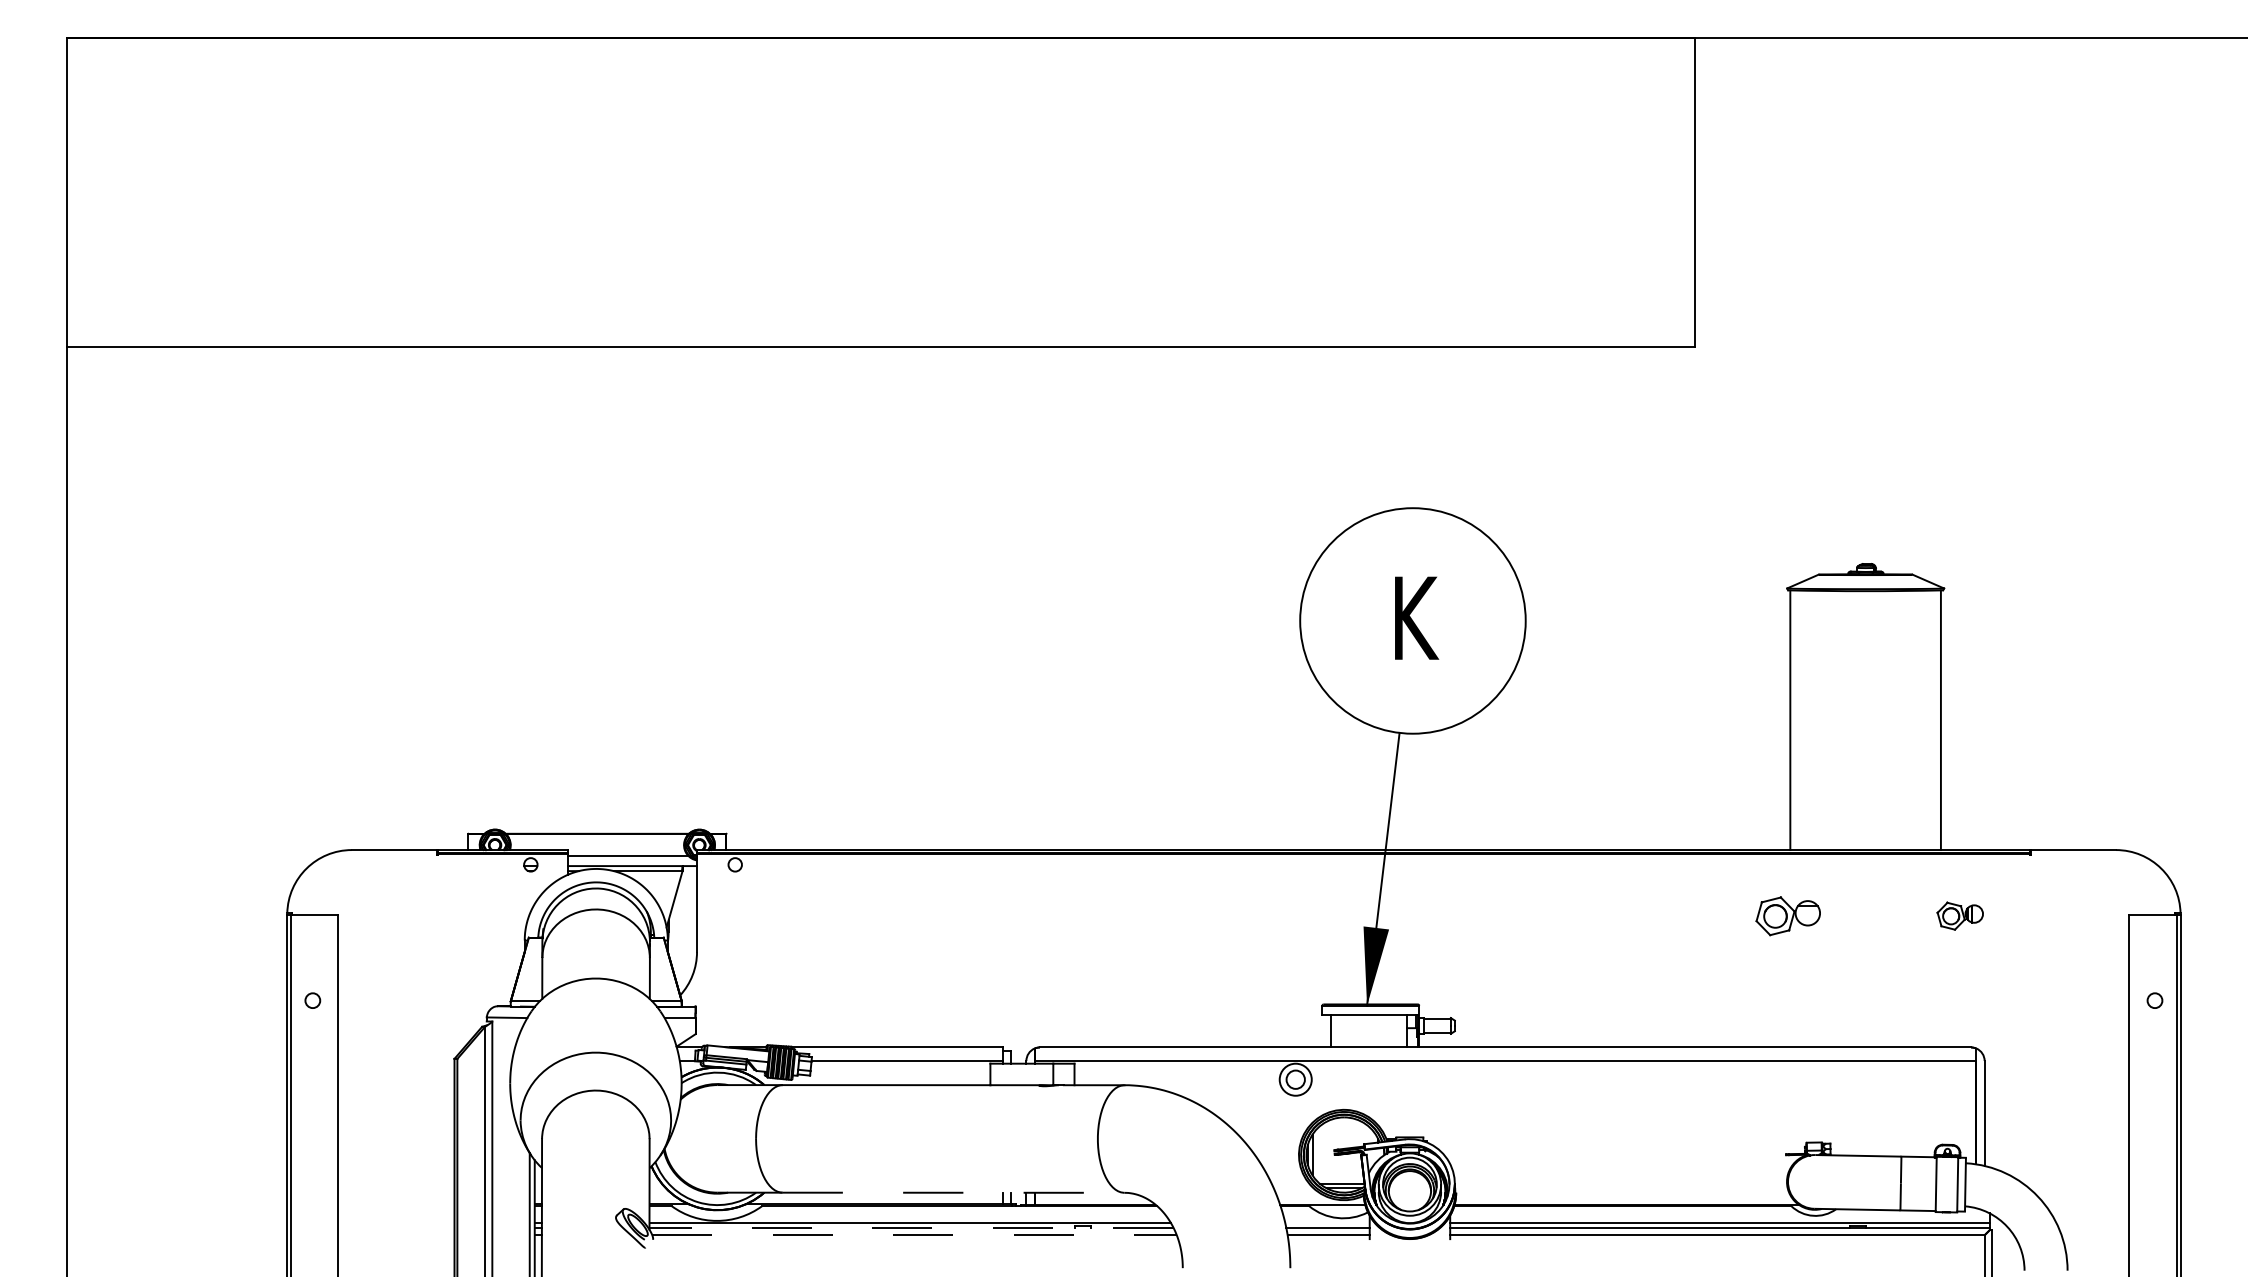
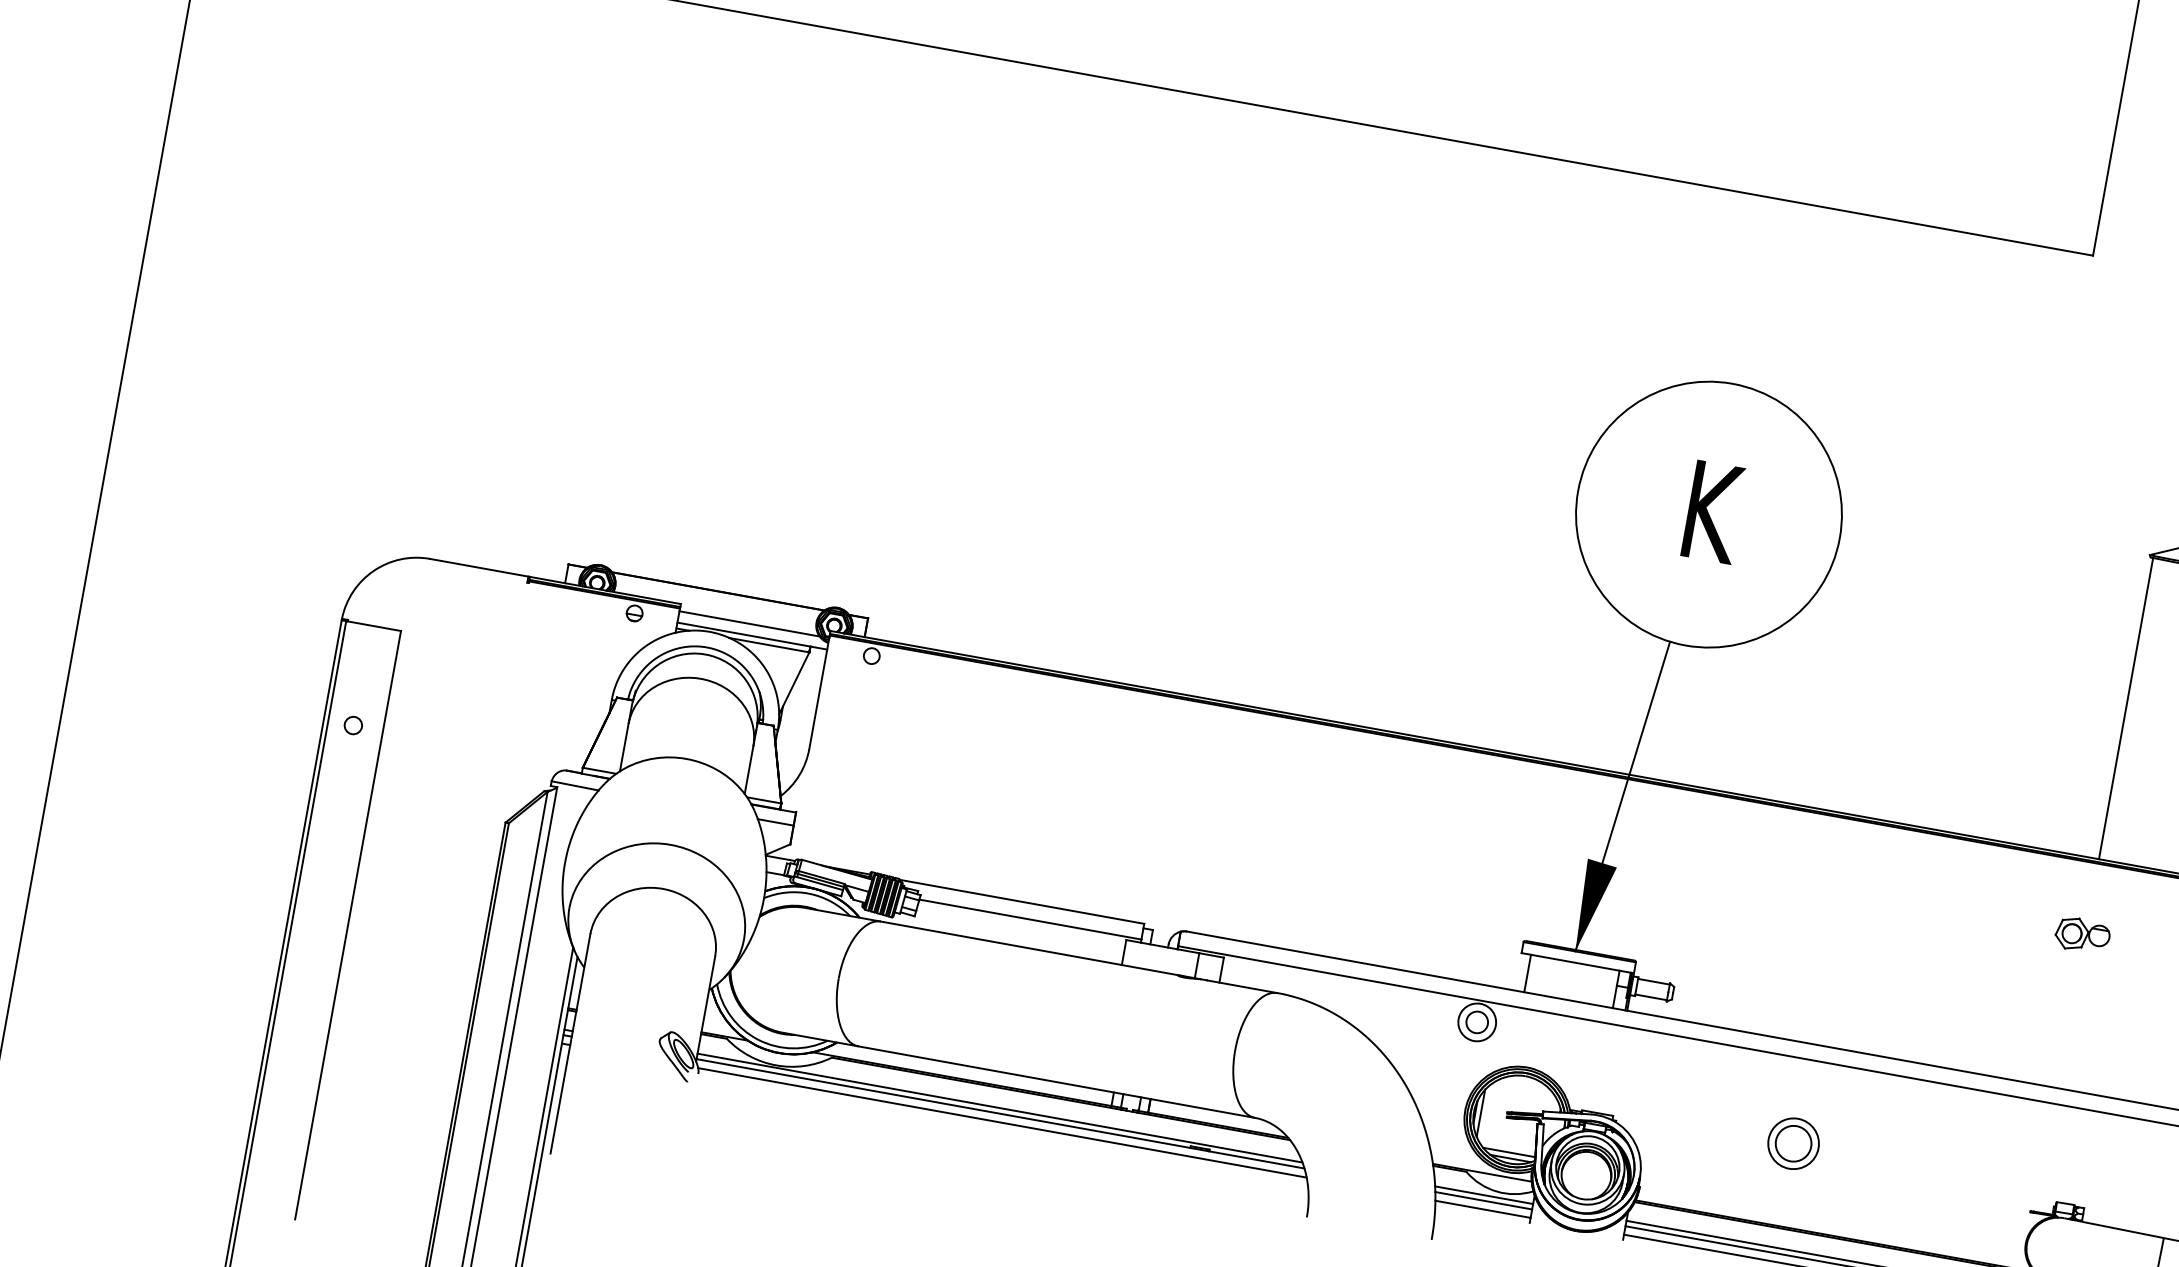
part: (1787, 915) -> (2082, 934), size x0.71
part: (1577, 1133) -> (1792, 1143), added
line: (953, 1192) -> (1056, 1081), dashed -> solid
line: (1327, 1222) -> (1484, 1194), added
line: (911, 1227) -> (1000, 1113), dashed -> solid
line: (914, 1234) -> (1002, 1122), dashed -> solid

